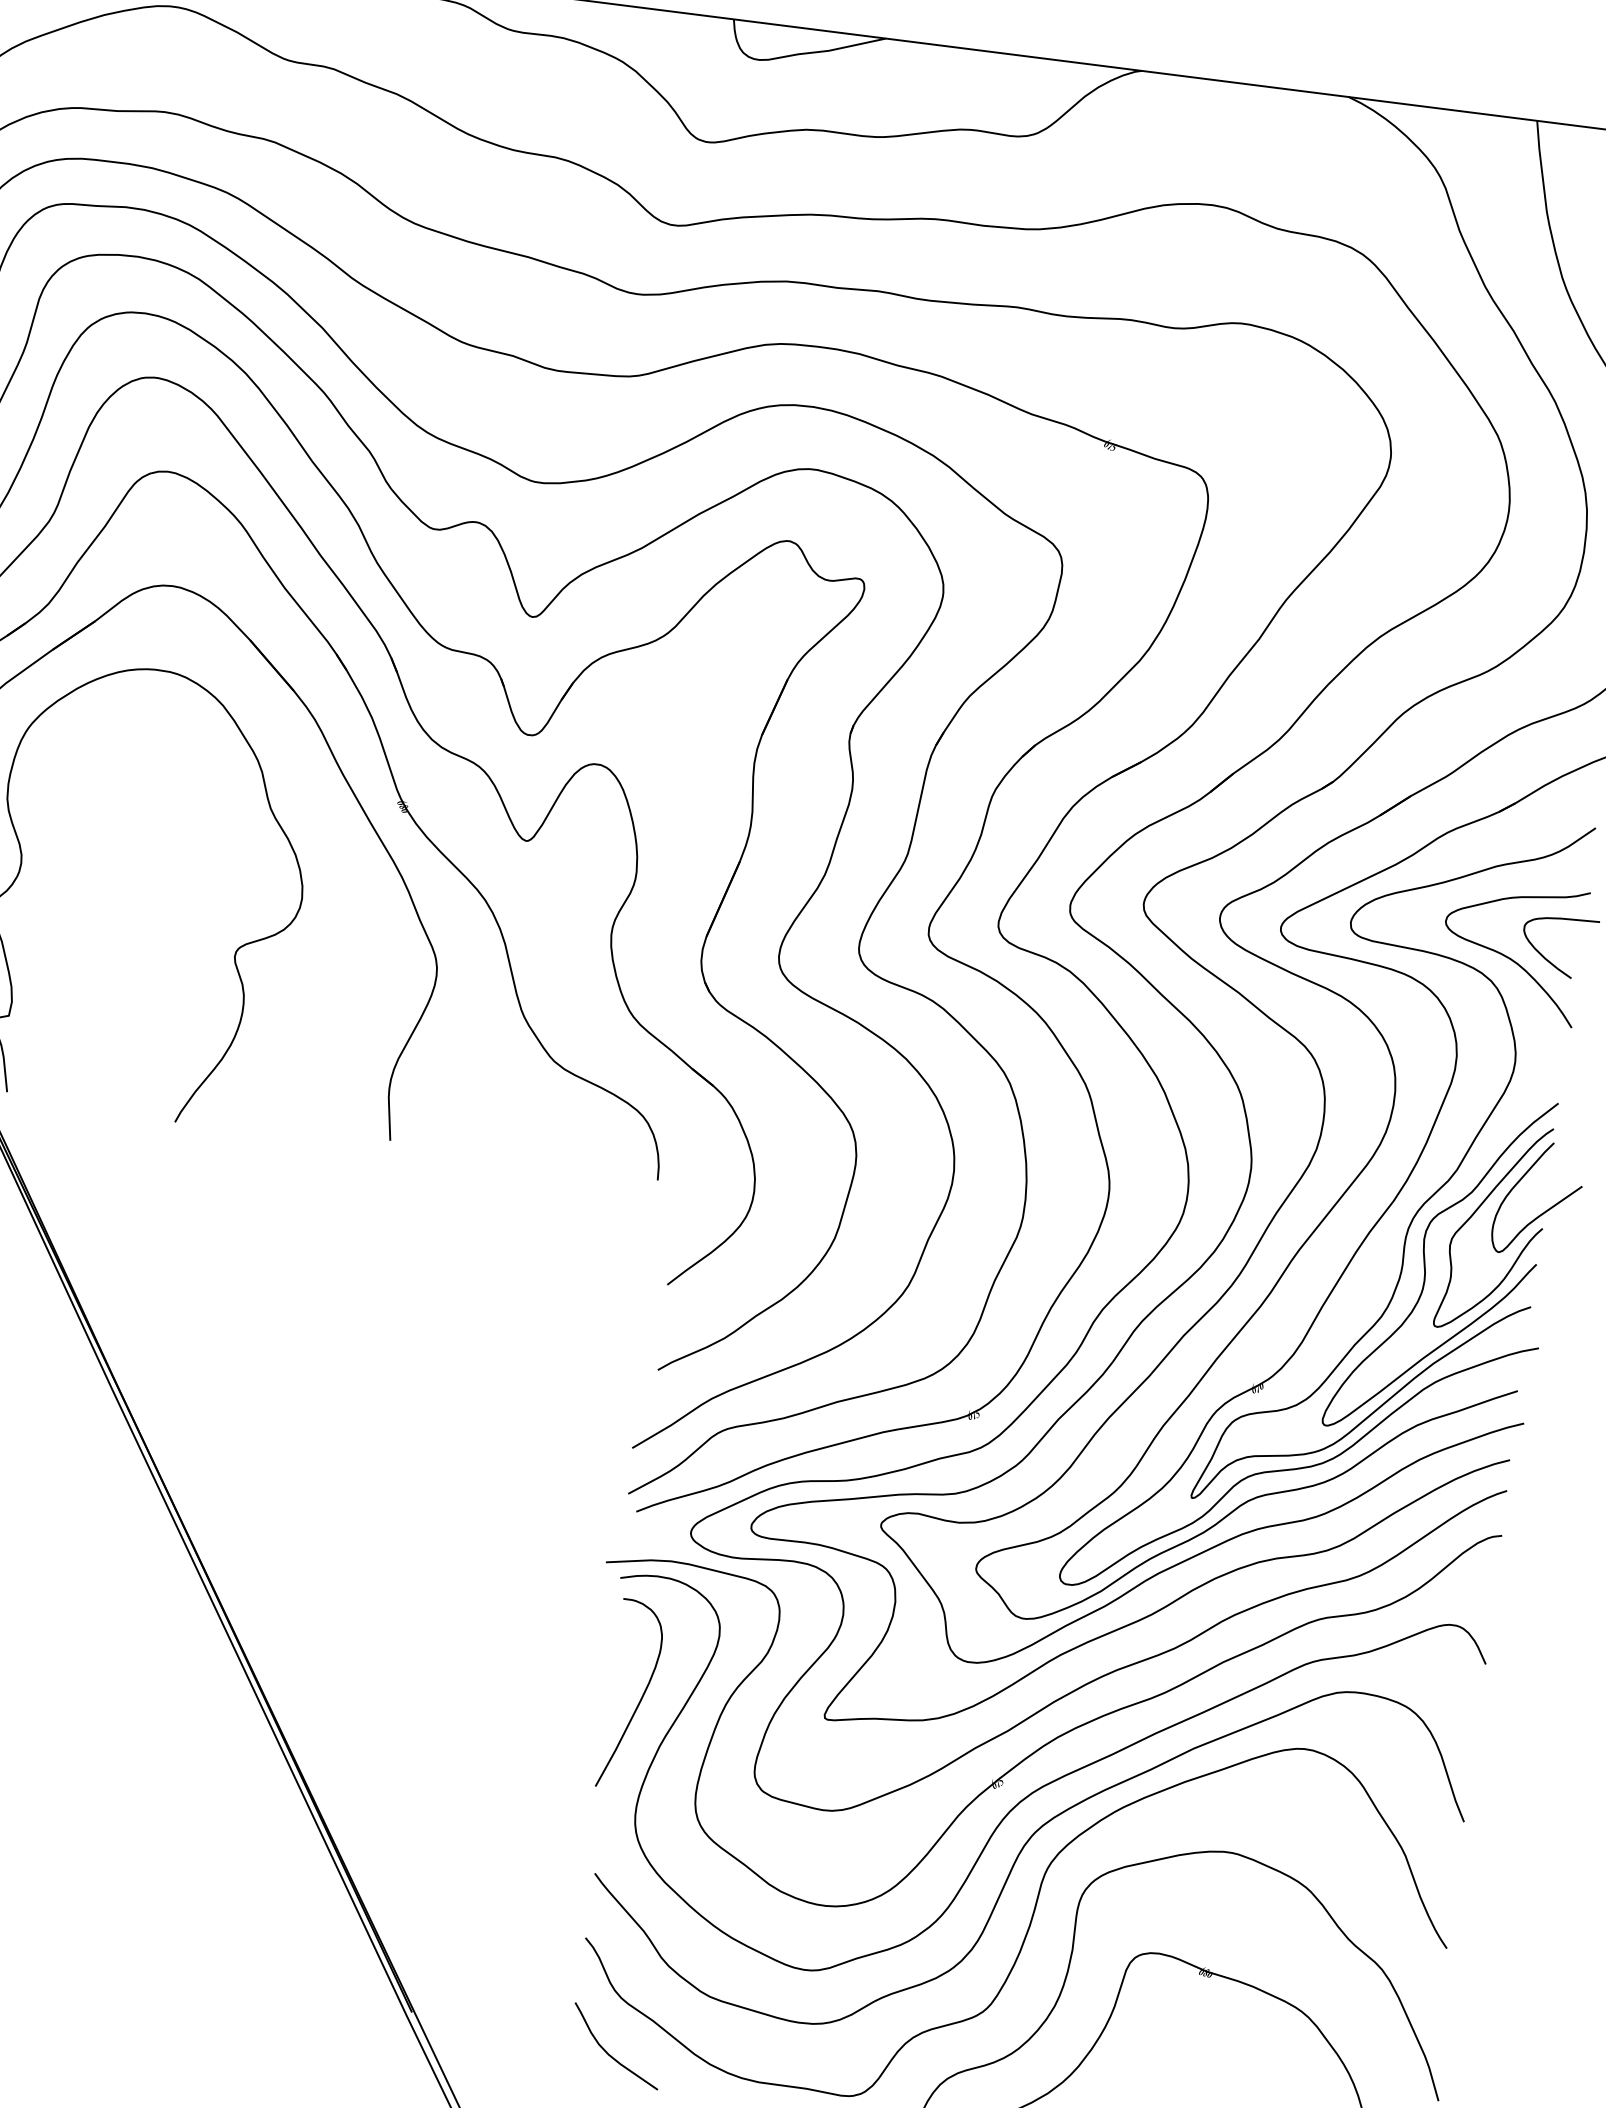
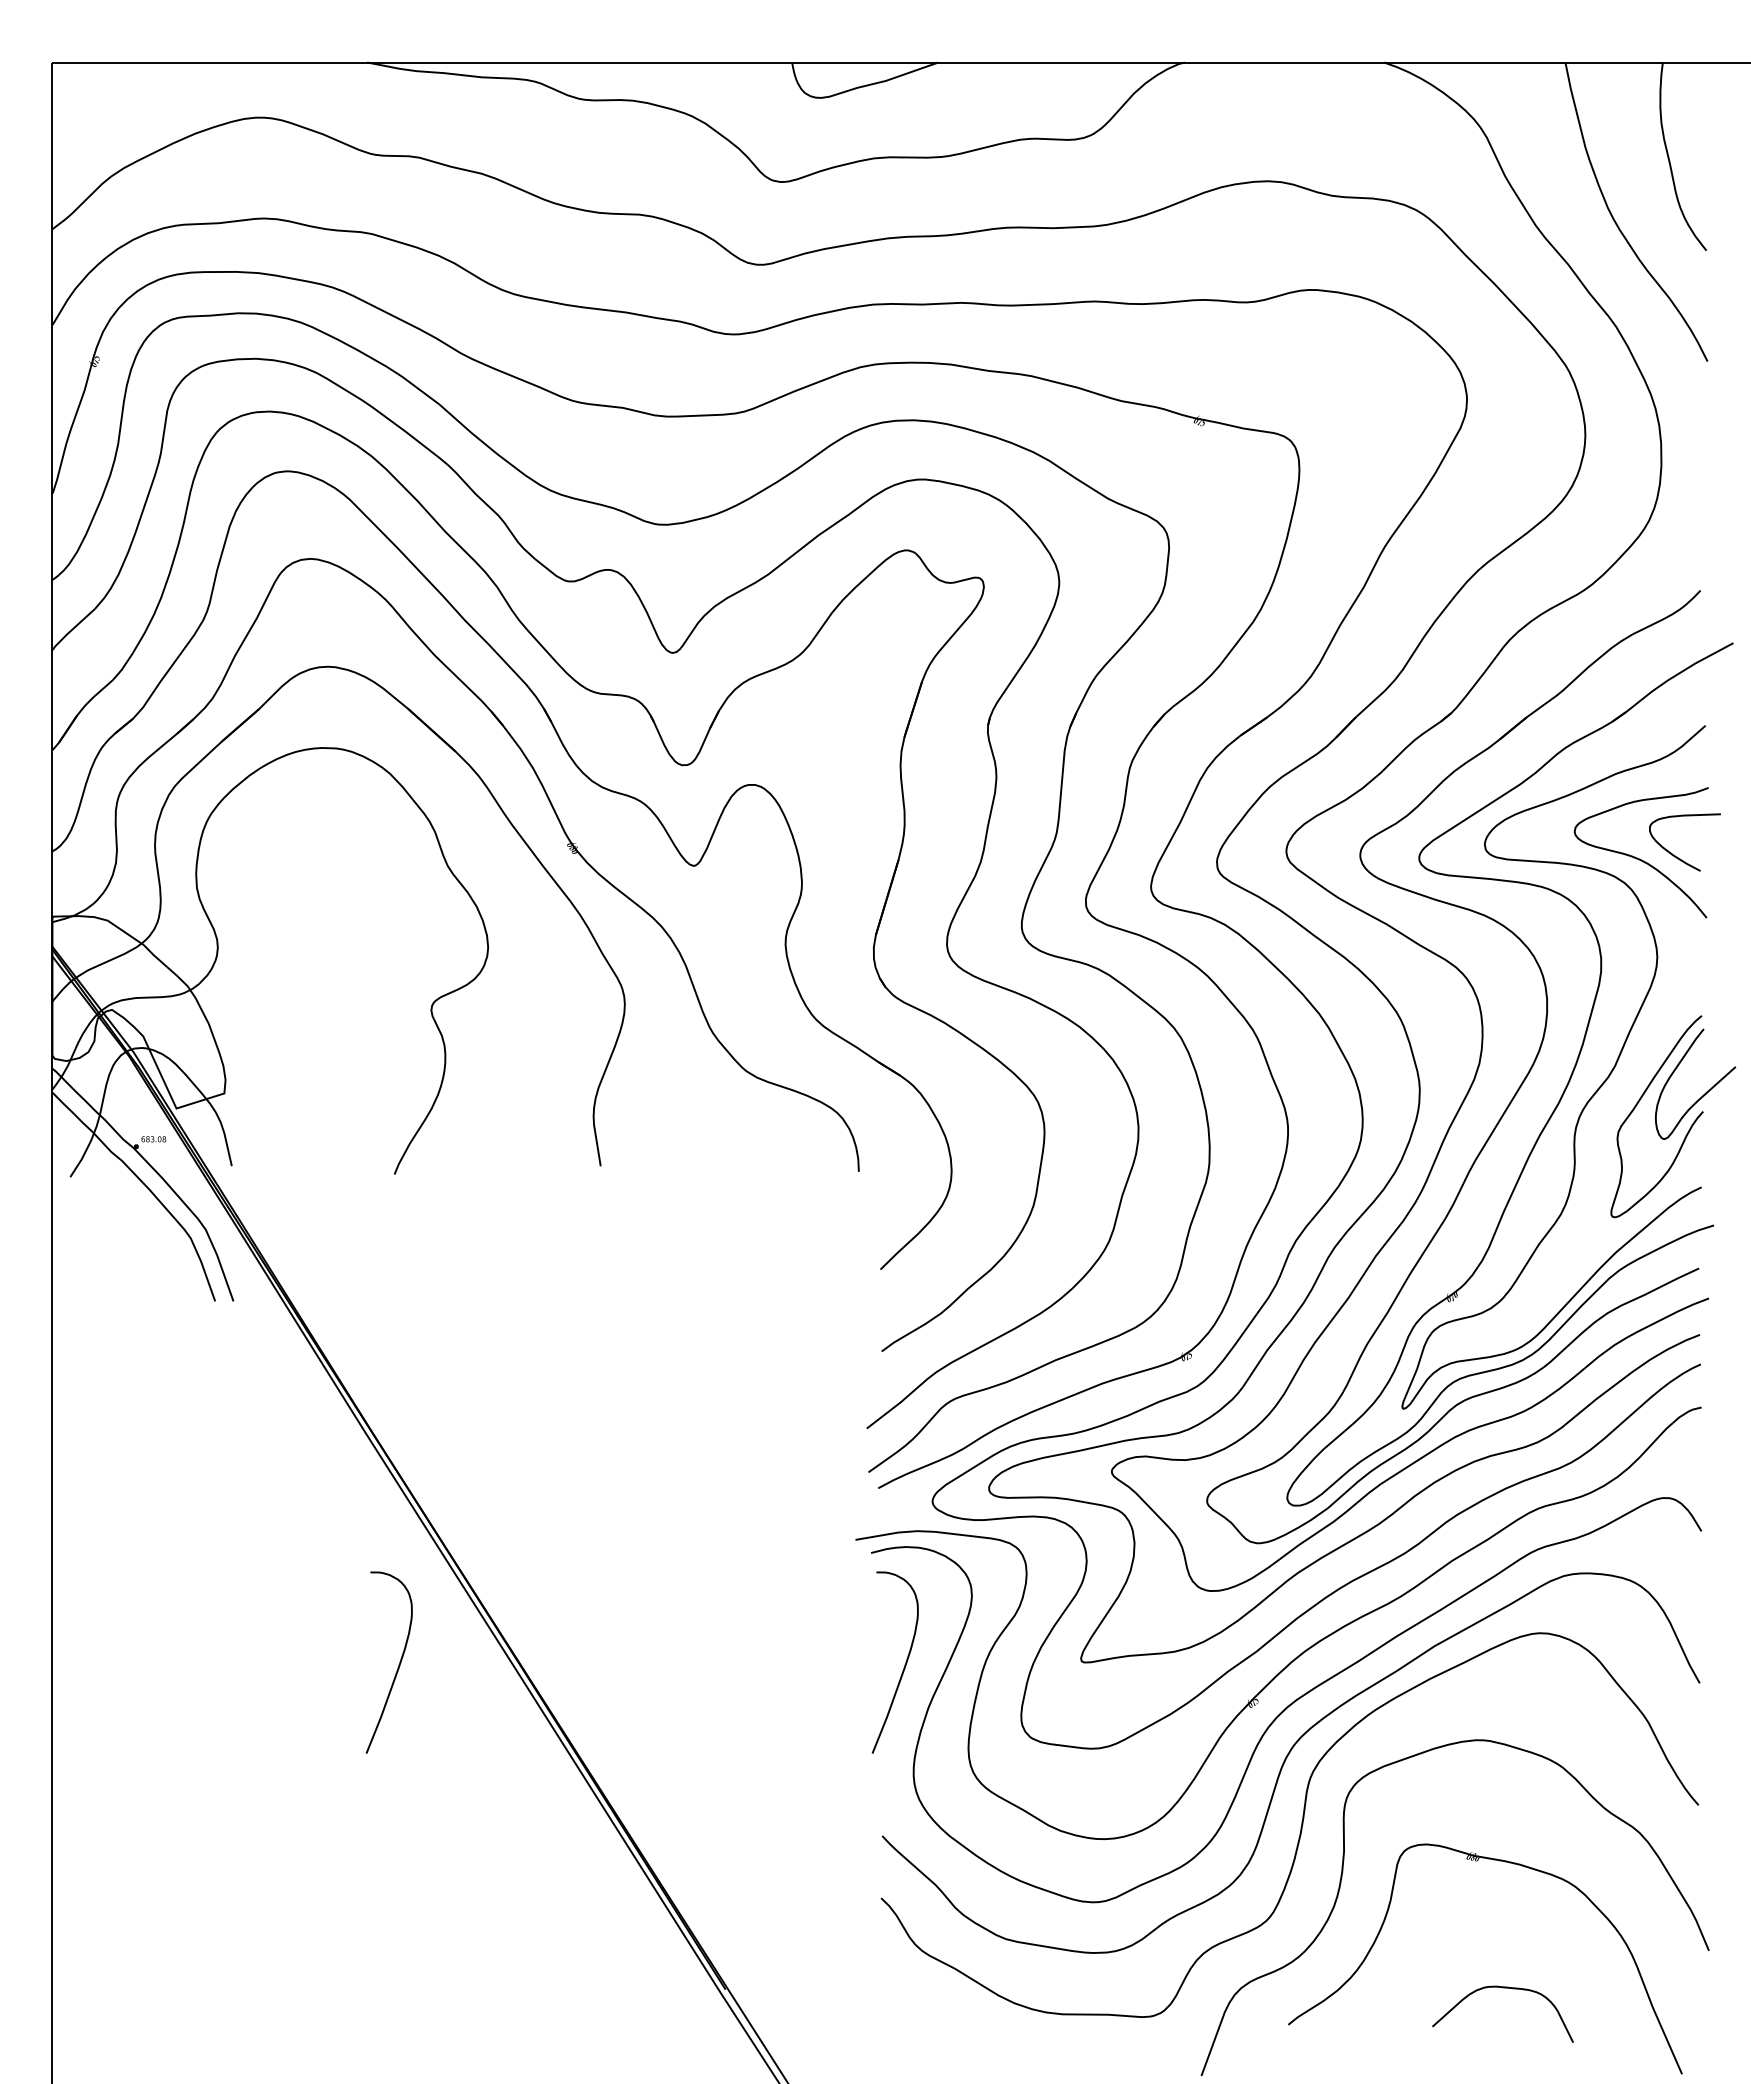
curve: (1425, 1262) -> (1596, 1157), removed
curve: (114, 1631) -> (398, 1664), added
curve: (610, 2054) -> (918, 2005), removed

